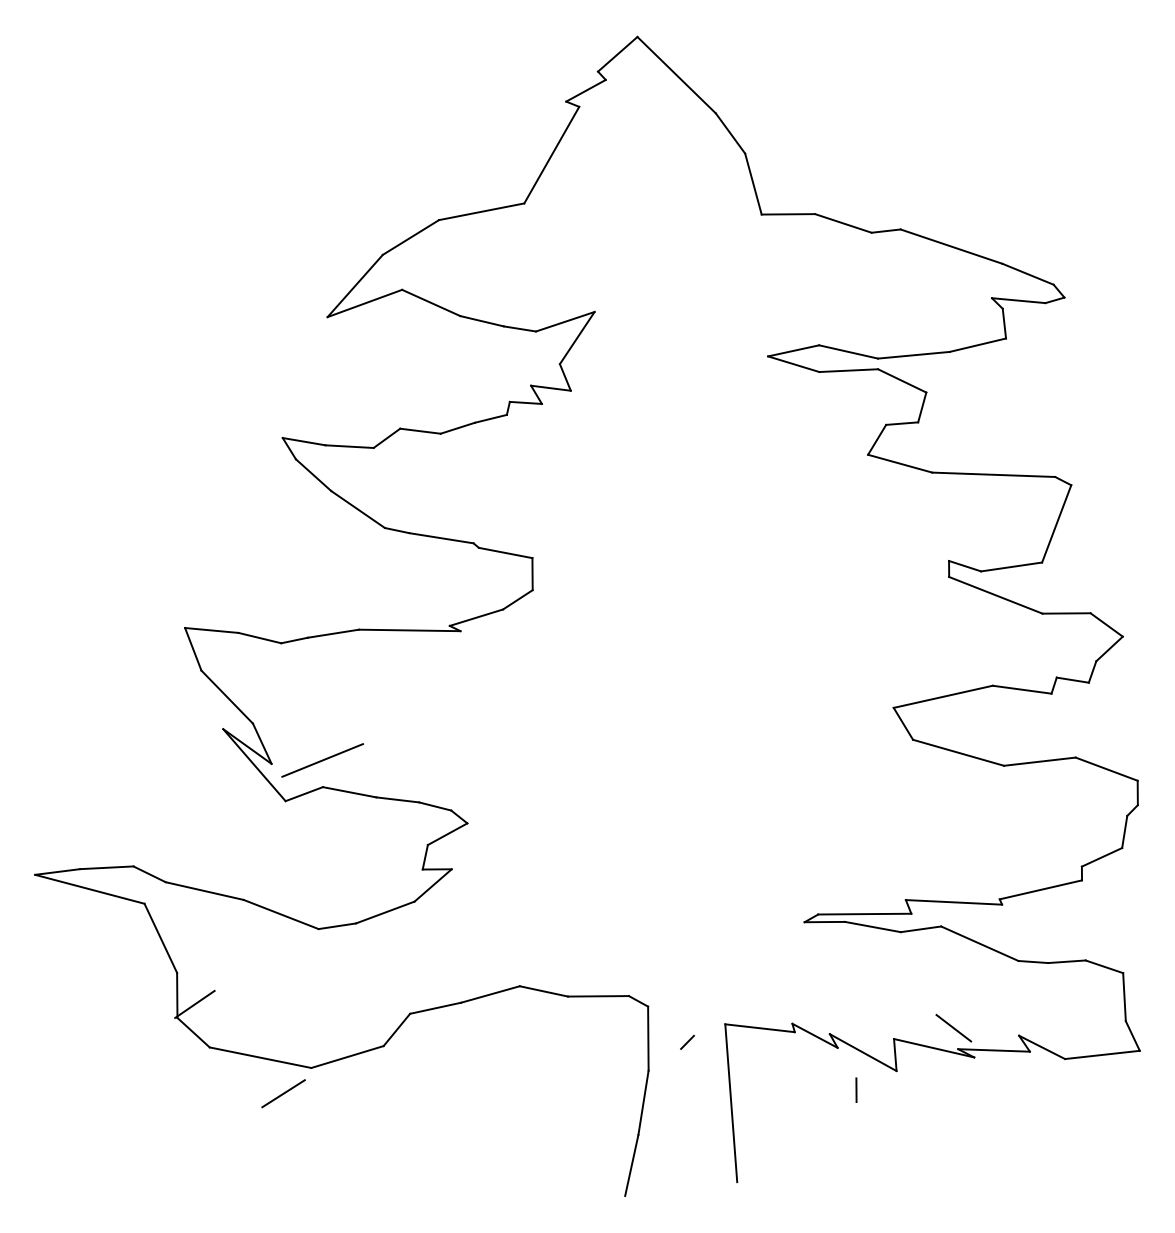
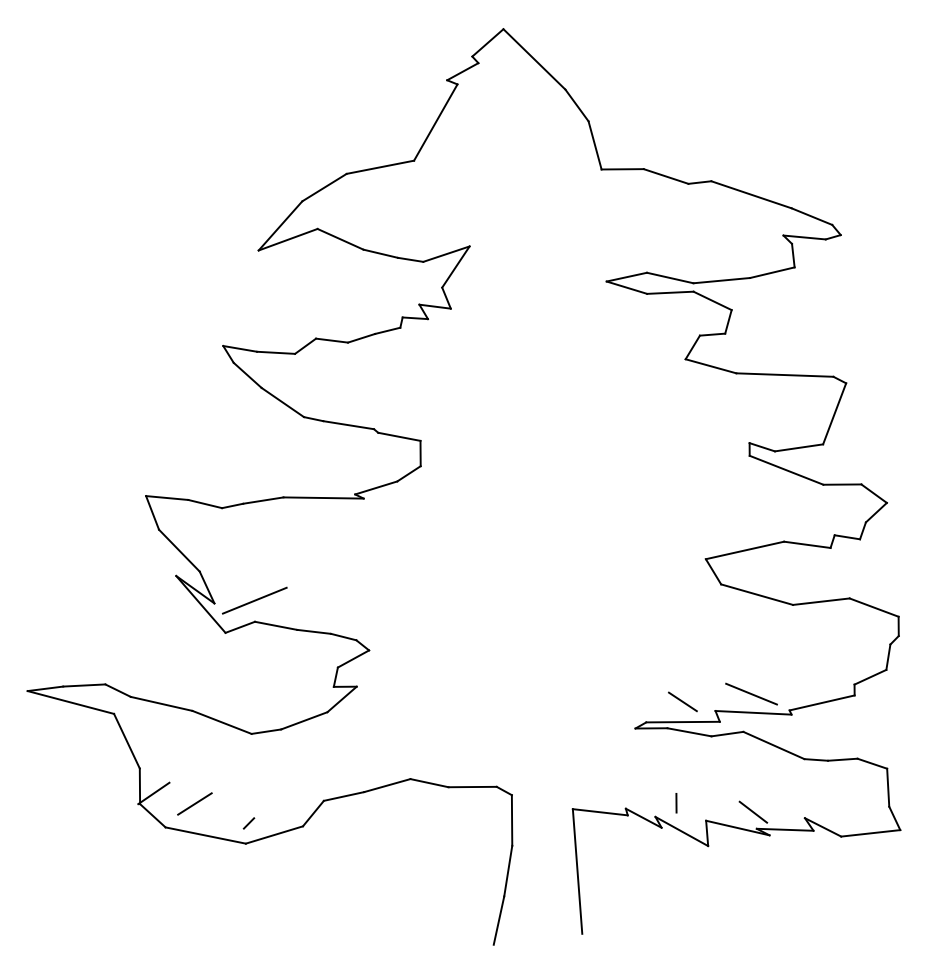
line: (951, 877) -> (751, 693), added
line: (864, 888) -> (682, 701), added
line: (686, 1042) -> (248, 823), moved
line: (856, 1090) -> (676, 803), moved
line: (283, 1093) -> (194, 803), moved

